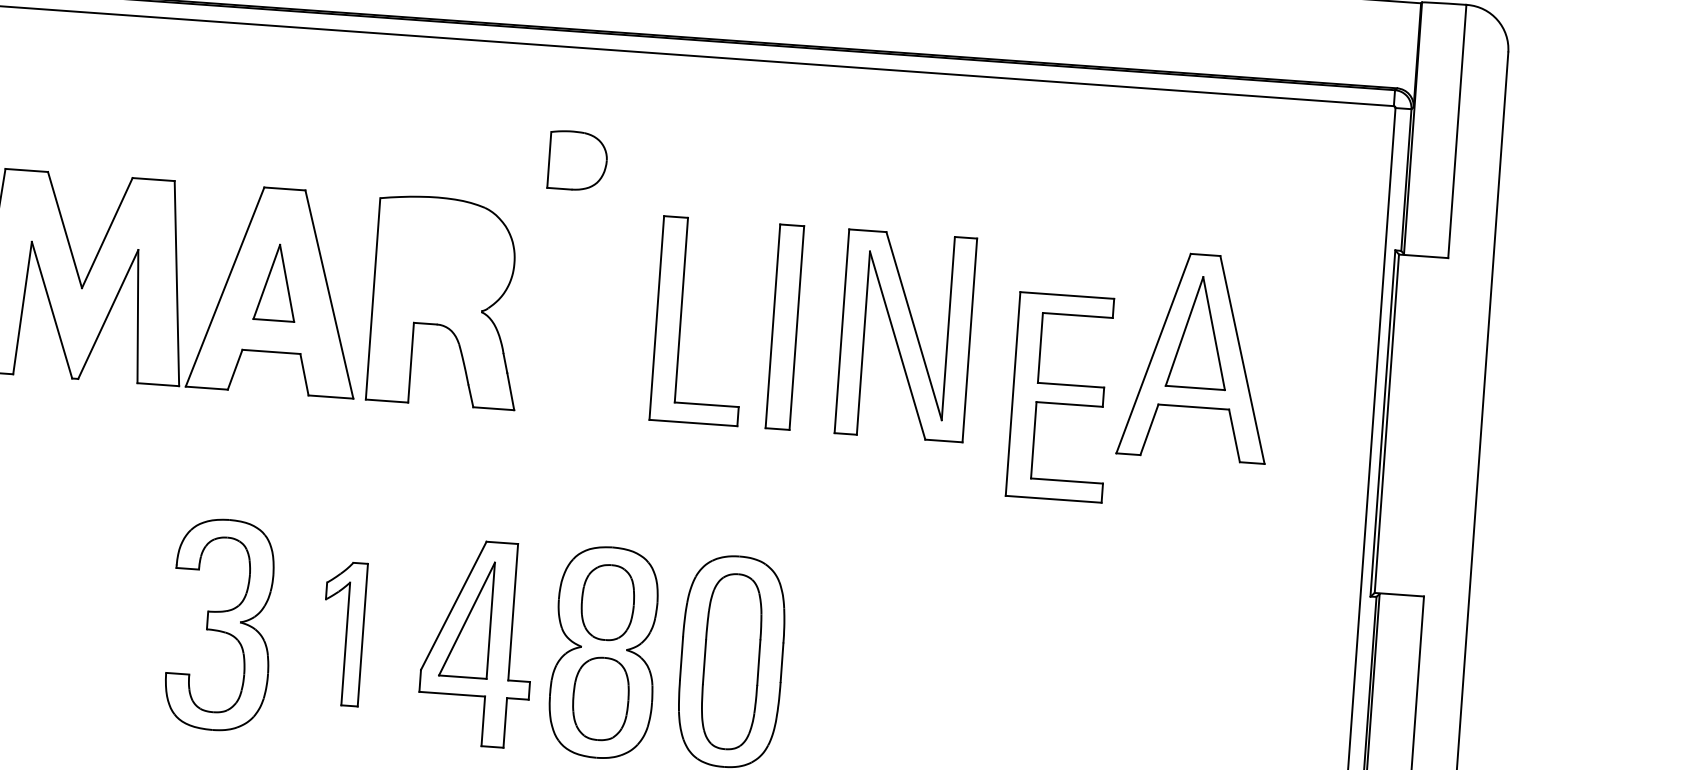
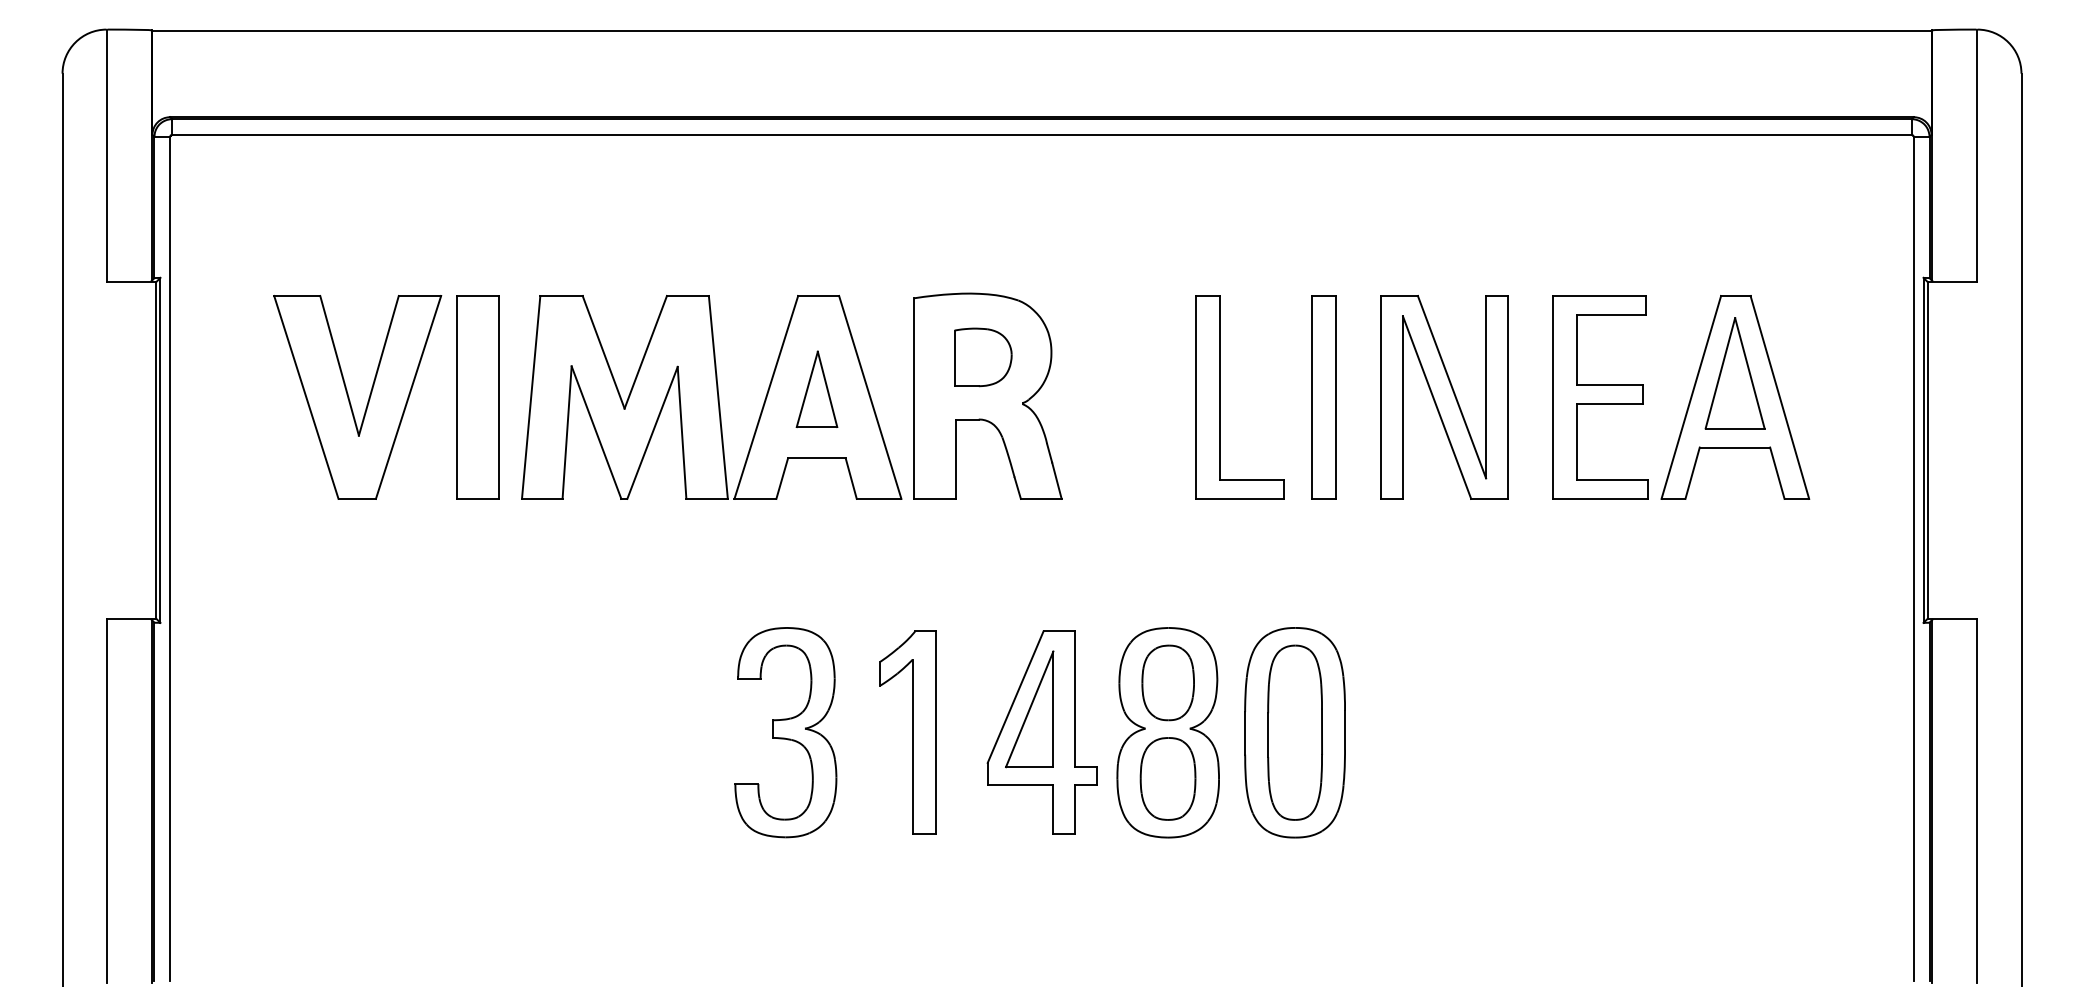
part: (578, 161) -> (983, 357), moved
part: (1060, 397) -> (1600, 397), moved
part: (342, 633) -> (907, 732), size x1.43

